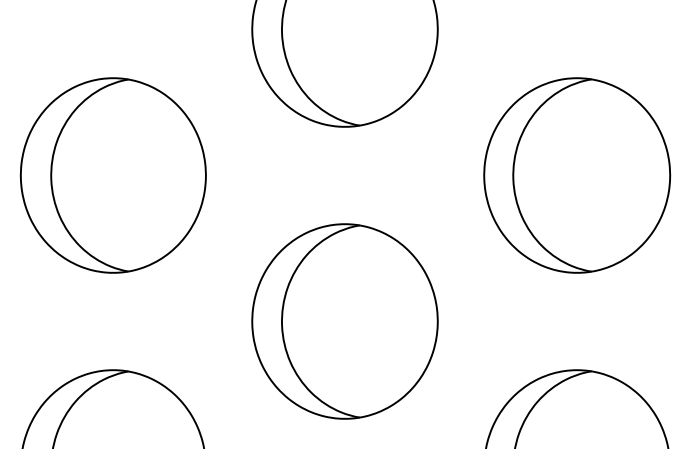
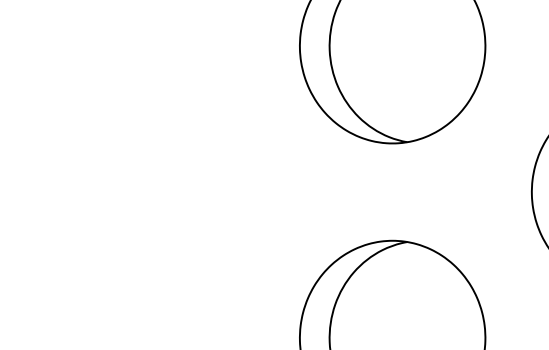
part: (112, 175) -> (160, 192), removed

